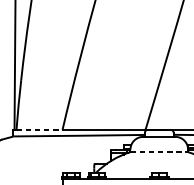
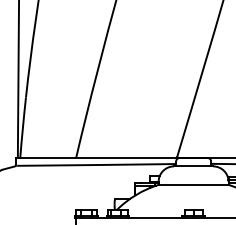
line: (39, 129) -> (48, 157), dashed -> solid
line: (159, 151) -> (193, 184), dashed -> solid

